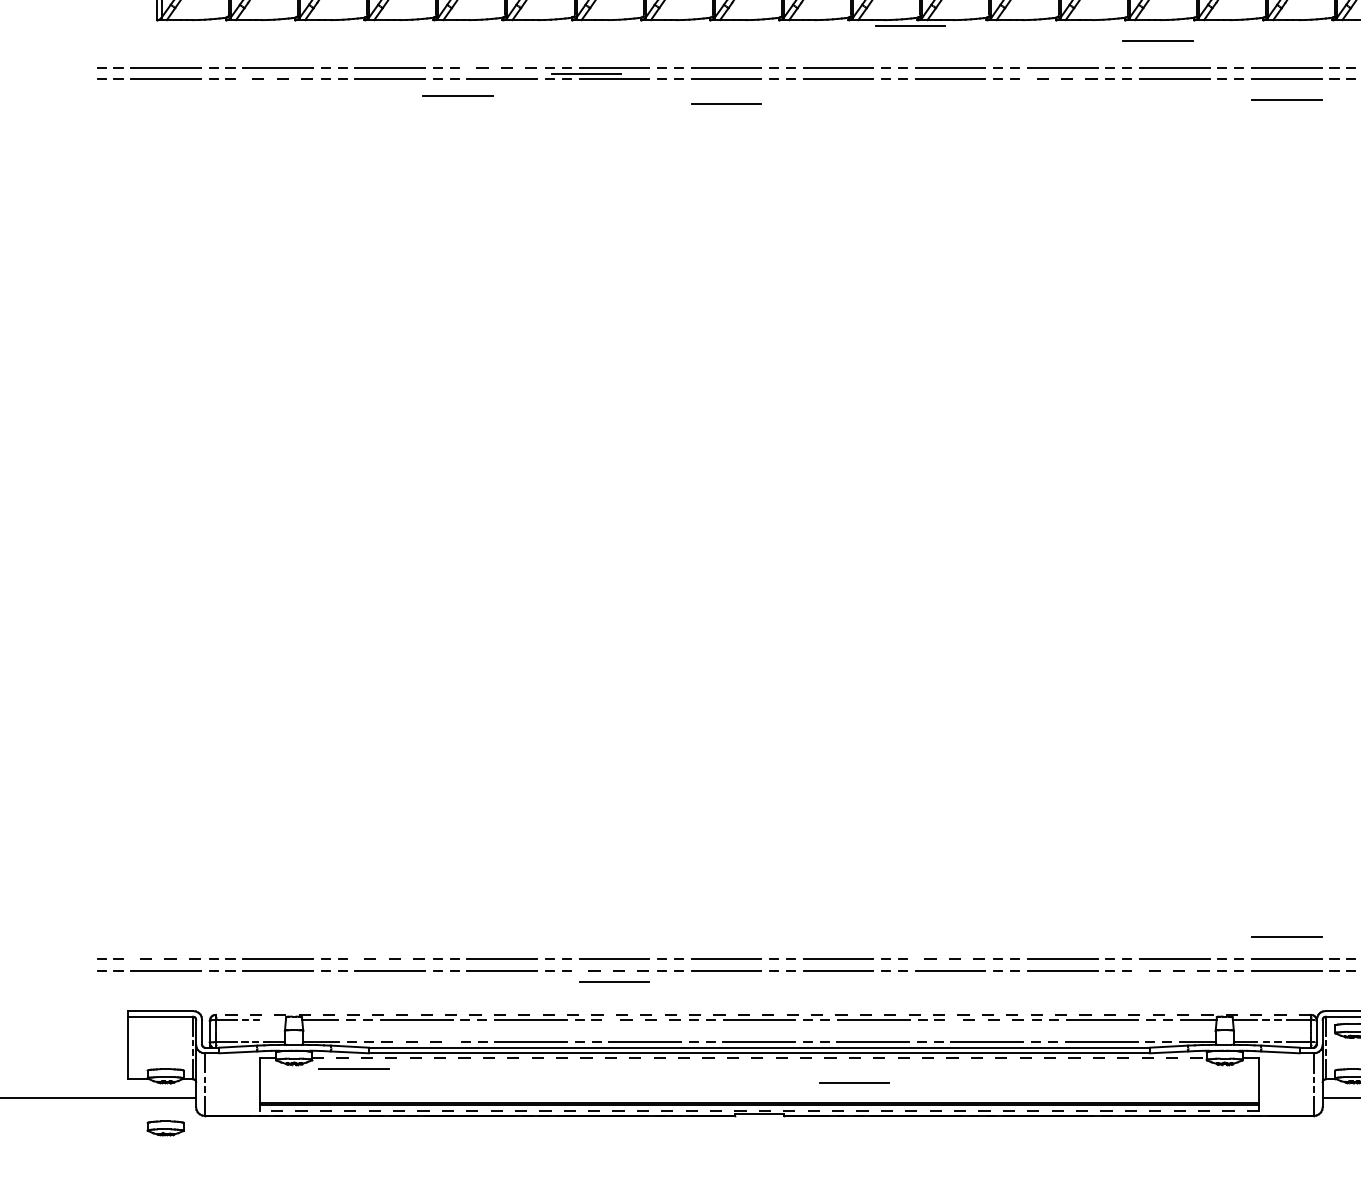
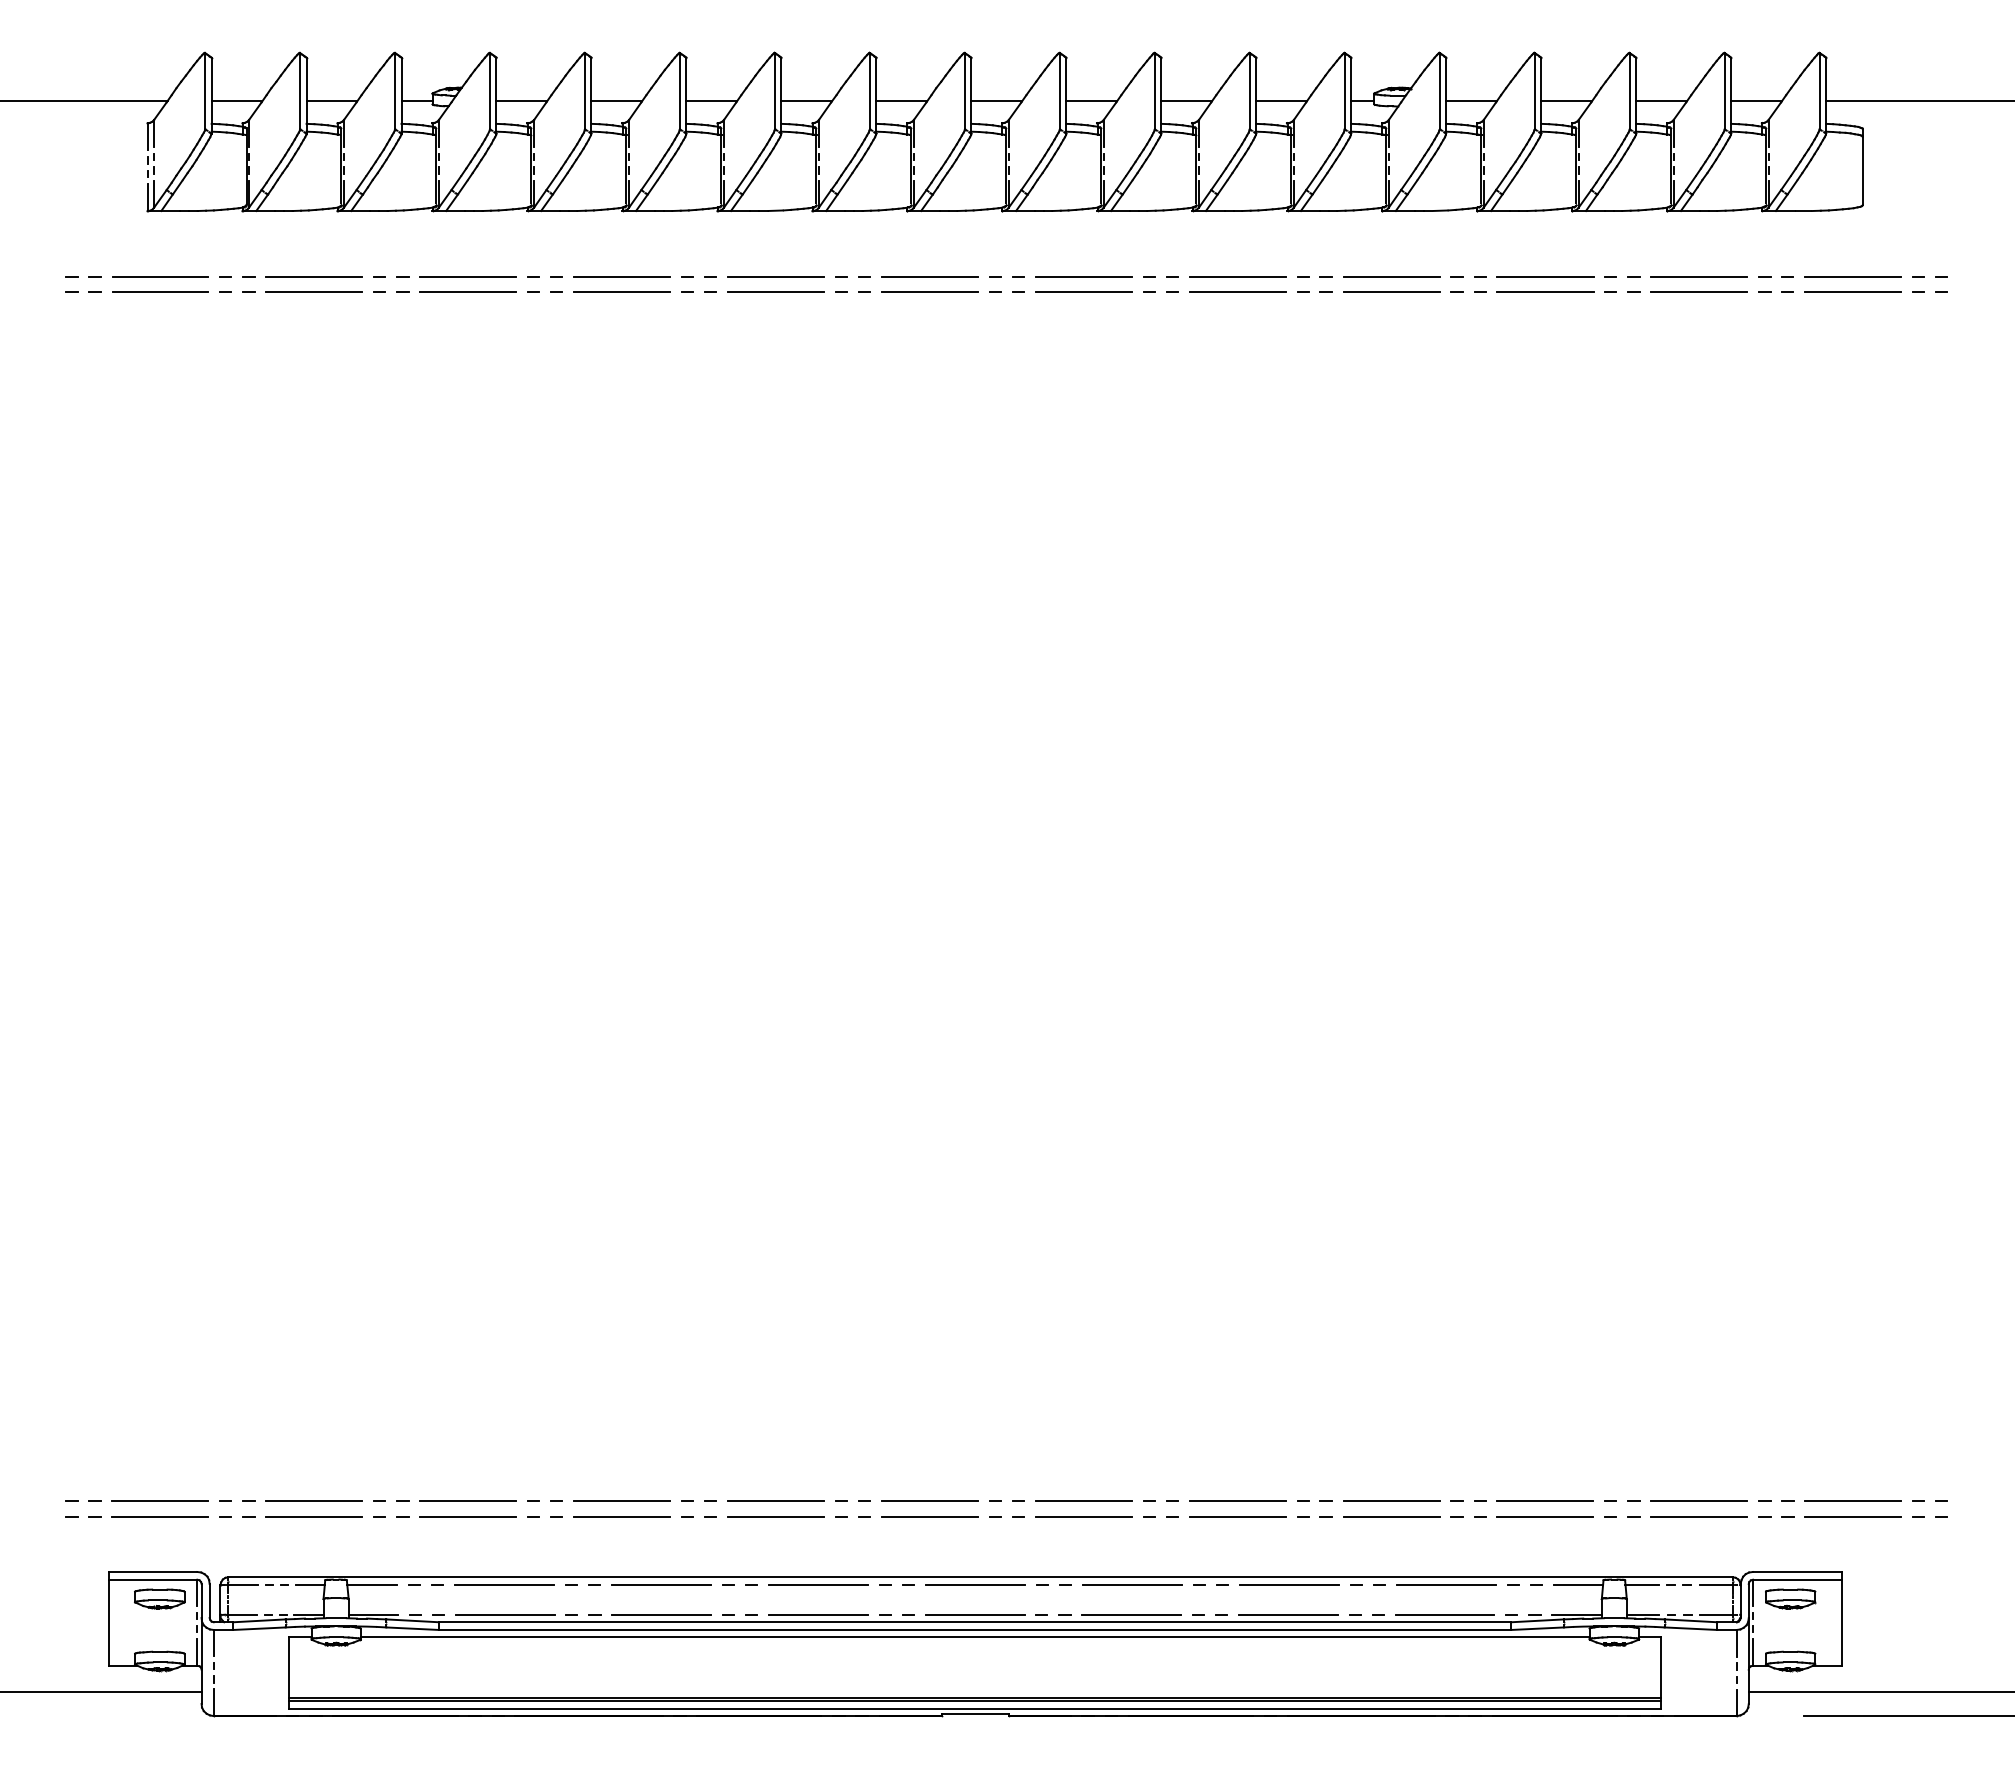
line: (910, 25) -> (1182, 218), removed
line: (1157, 40) -> (1522, 239), removed
line: (501, 67) -> (621, 276), dashed -> solid
line: (586, 73) -> (737, 284), removed
line: (277, 78) -> (313, 291), dashed -> solid
line: (1062, 78) -> (1391, 291), dashed -> solid
line: (457, 96) -> (560, 315), removed
line: (1286, 99) -> (1698, 320), removed
line: (726, 103) -> (929, 325), removed
line: (1286, 937) -> (1698, 1470), removed
line: (166, 959) -> (160, 1500), dashed -> solid
line: (390, 959) -> (468, 1500), dashed -> solid
line: (950, 959) -> (1237, 1500), dashed -> solid
line: (614, 970) -> (776, 1516), dashed -> solid
line: (1174, 970) -> (1545, 1516), dashed -> solid
line: (614, 981) -> (775, 1531), removed
line: (763, 1015) -> (980, 1577), dashed -> solid
line: (275, 1020) -> (310, 1584), added
line: (644, 1020) -> (817, 1584), dashed -> solid
line: (988, 1020) -> (1289, 1584), dashed -> solid
line: (417, 1042) -> (505, 1614), dashed -> solid
line: (759, 1058) -> (975, 1636), dashed -> solid
line: (353, 1068) -> (417, 1651), removed
line: (854, 1082) -> (1105, 1670), removed
line: (758, 1111) -> (974, 1709), dashed -> solid
part: (165, 1127) -> (159, 1598), moved

